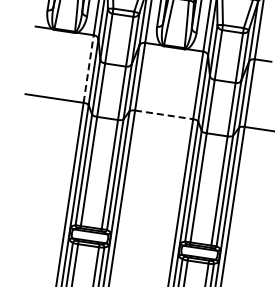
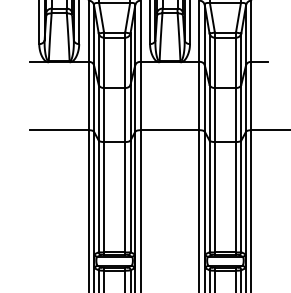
line: (88, 68) -> (88, 95), dashed -> solid
line: (164, 115) -> (170, 130), dashed -> solid

